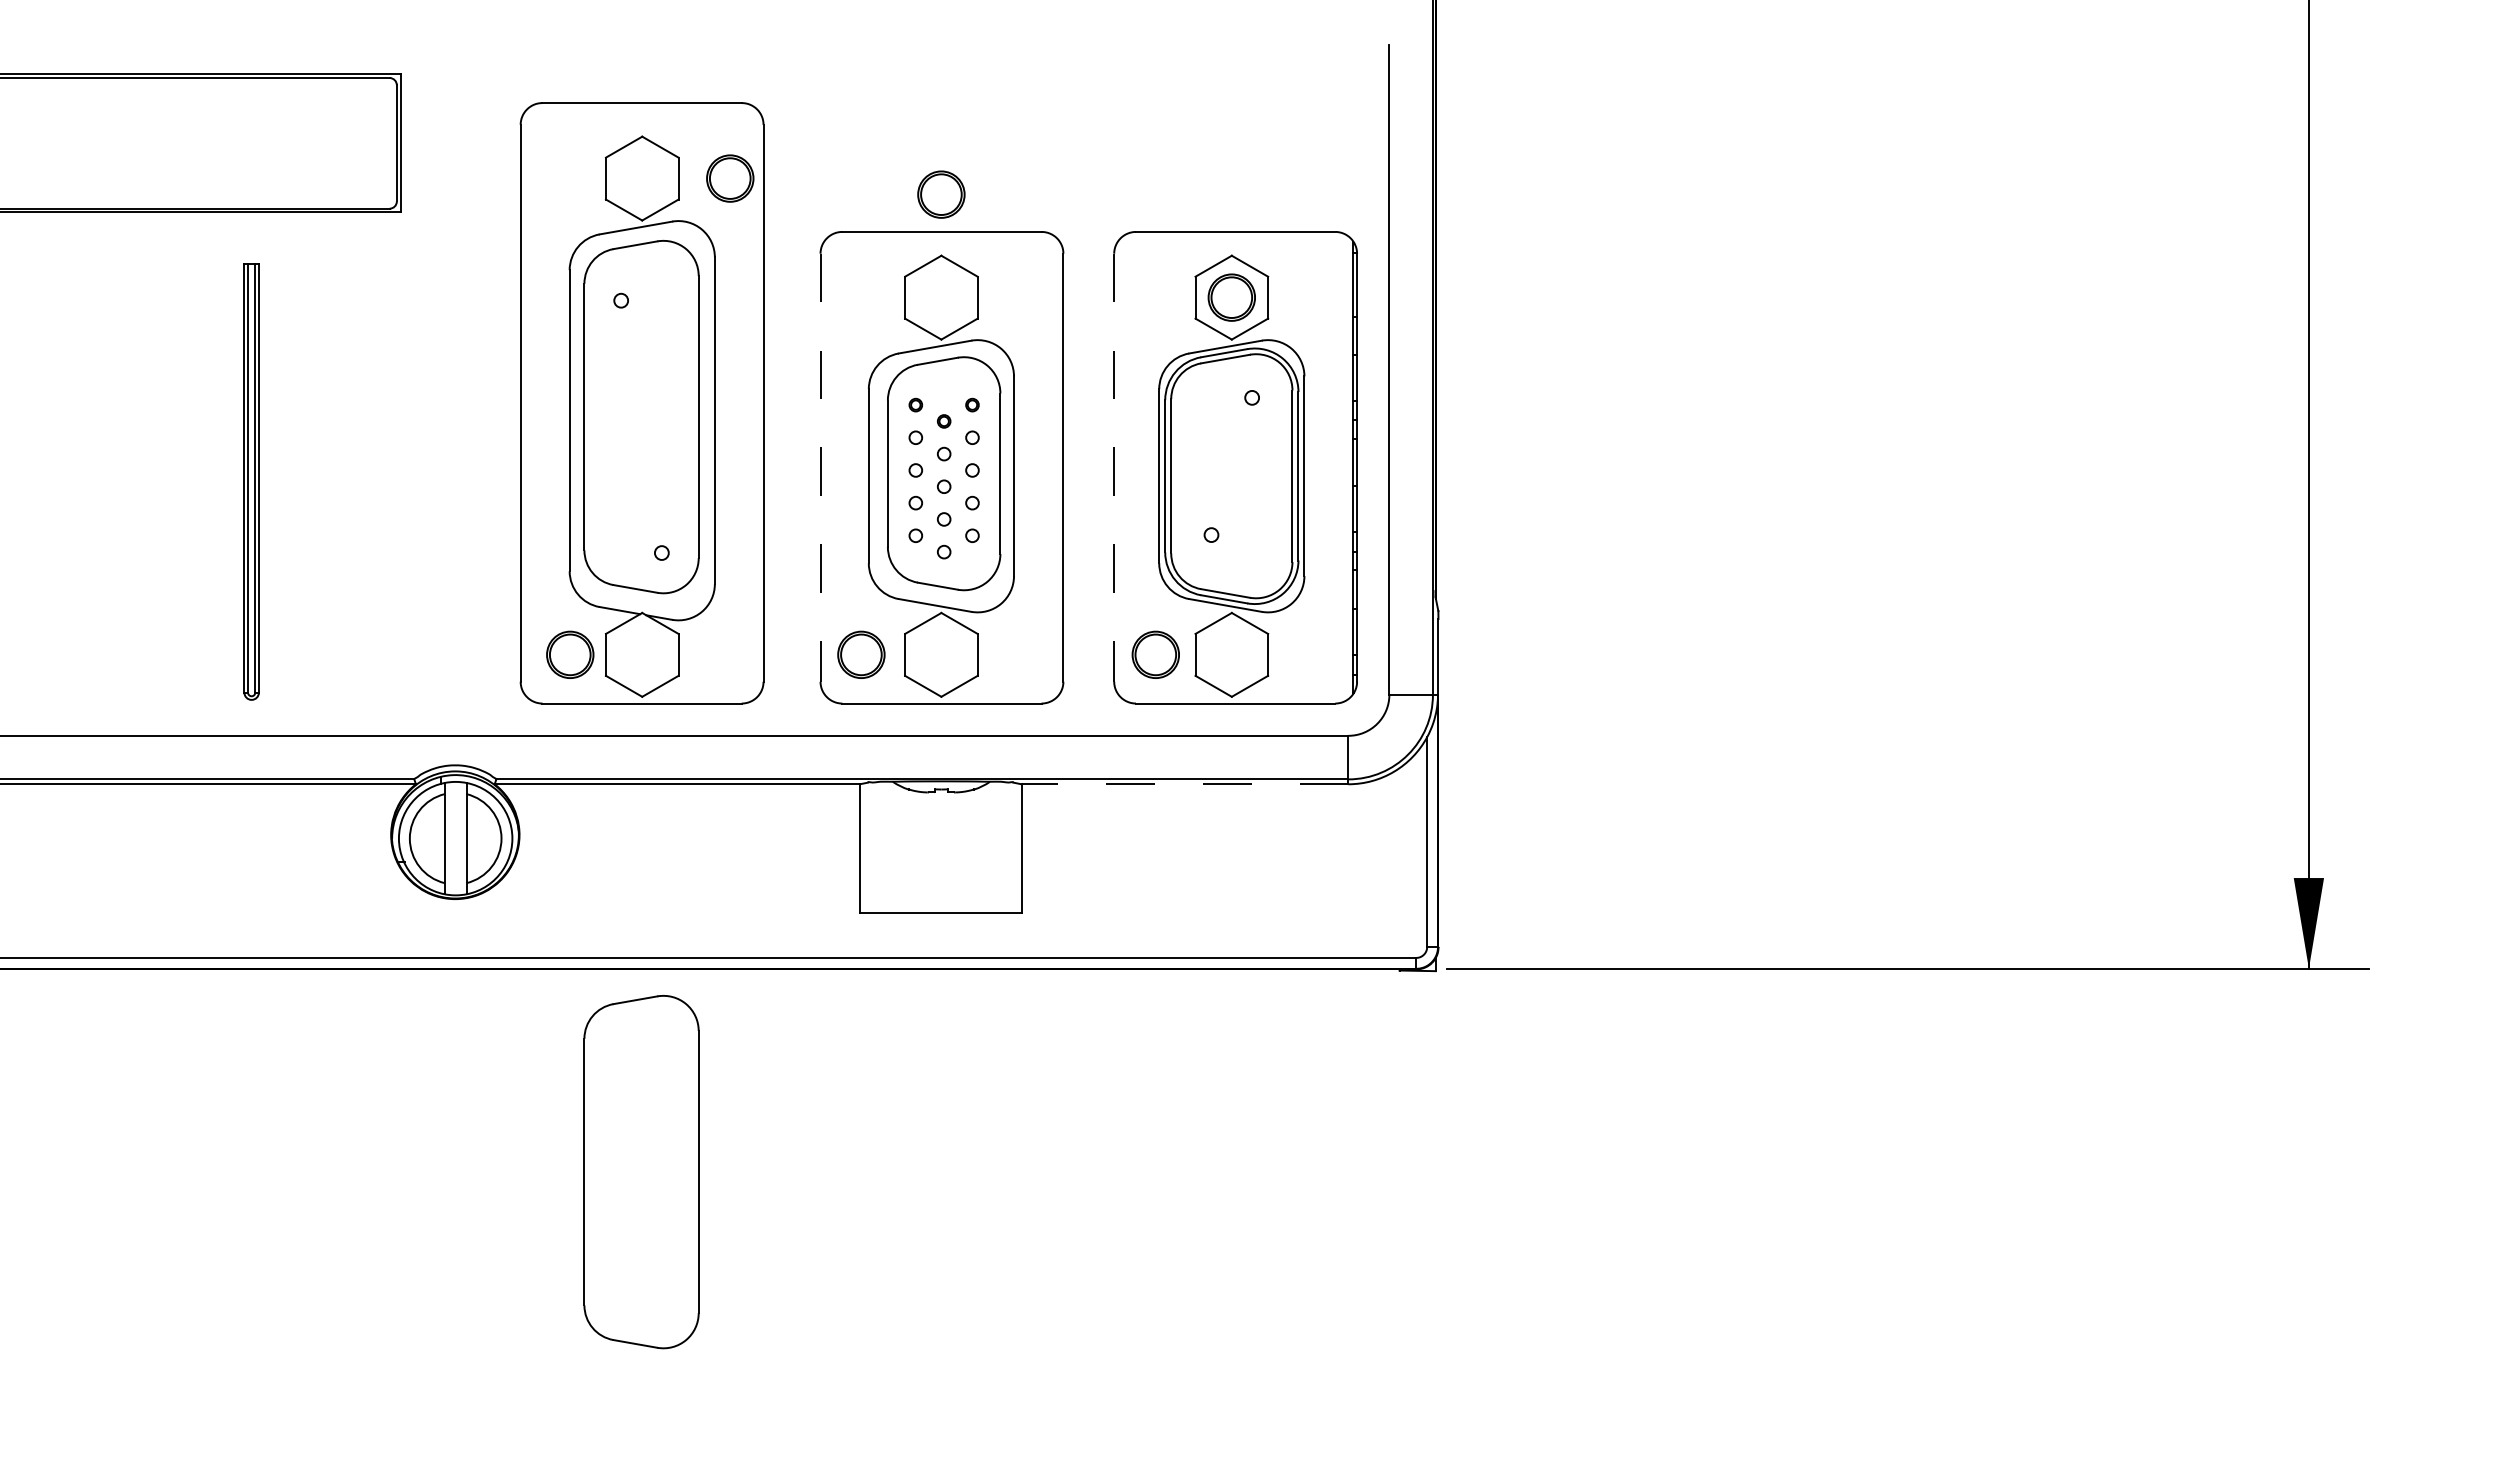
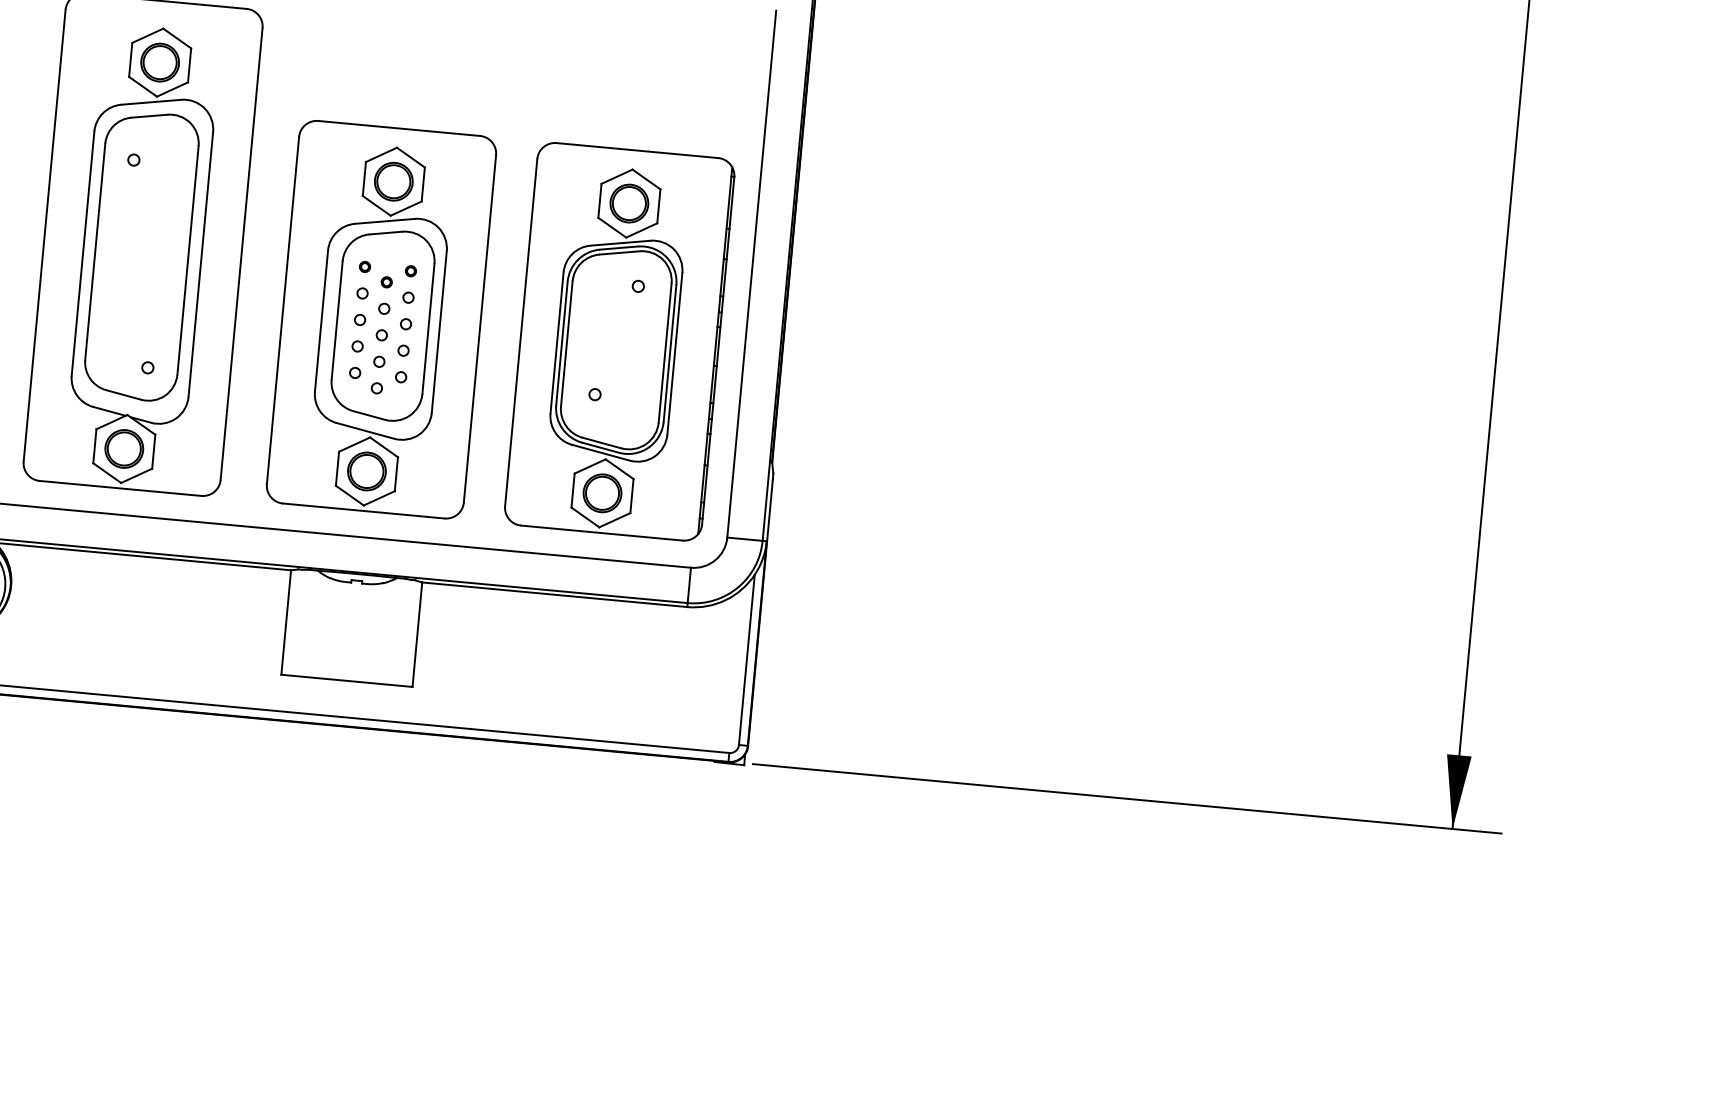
part: (730, 178) -> (160, 62), moved
part: (941, 194) -> (393, 181), moved
line: (820, 468) -> (282, 311), dashed -> solid
line: (1114, 468) -> (521, 333), dashed -> solid
part: (570, 654) -> (124, 448), moved
part: (861, 654) -> (367, 471), moved
part: (1155, 654) -> (602, 493), moved
line: (1184, 784) -> (554, 594), dashed -> solid
part: (641, 1172) -> (84, 868), removed

